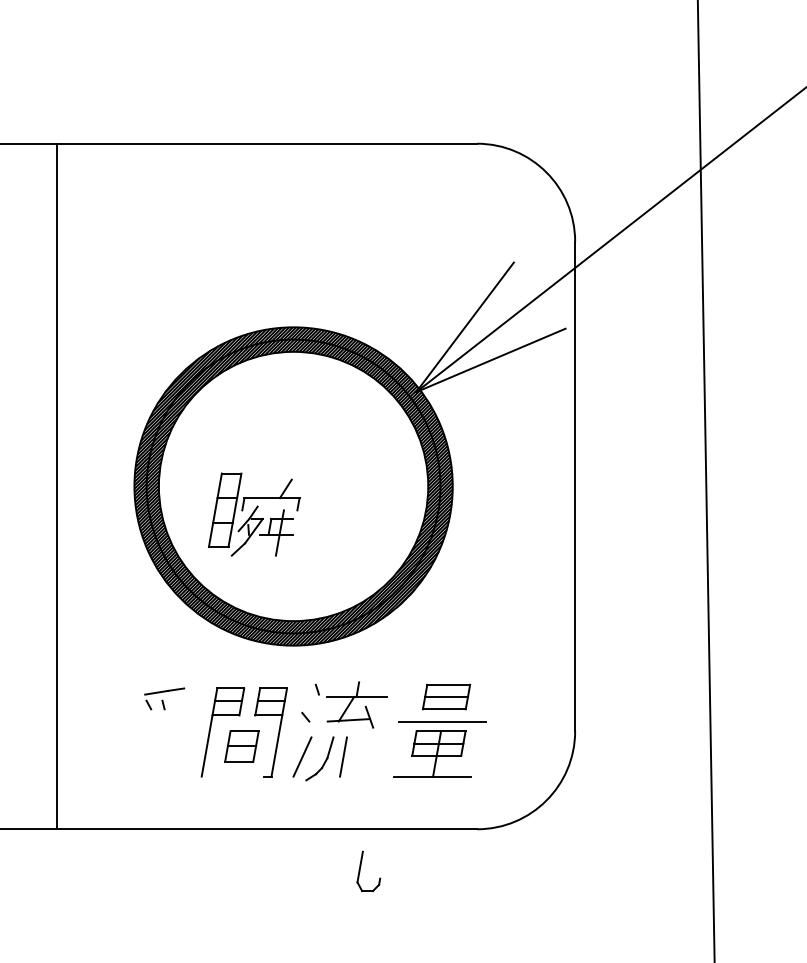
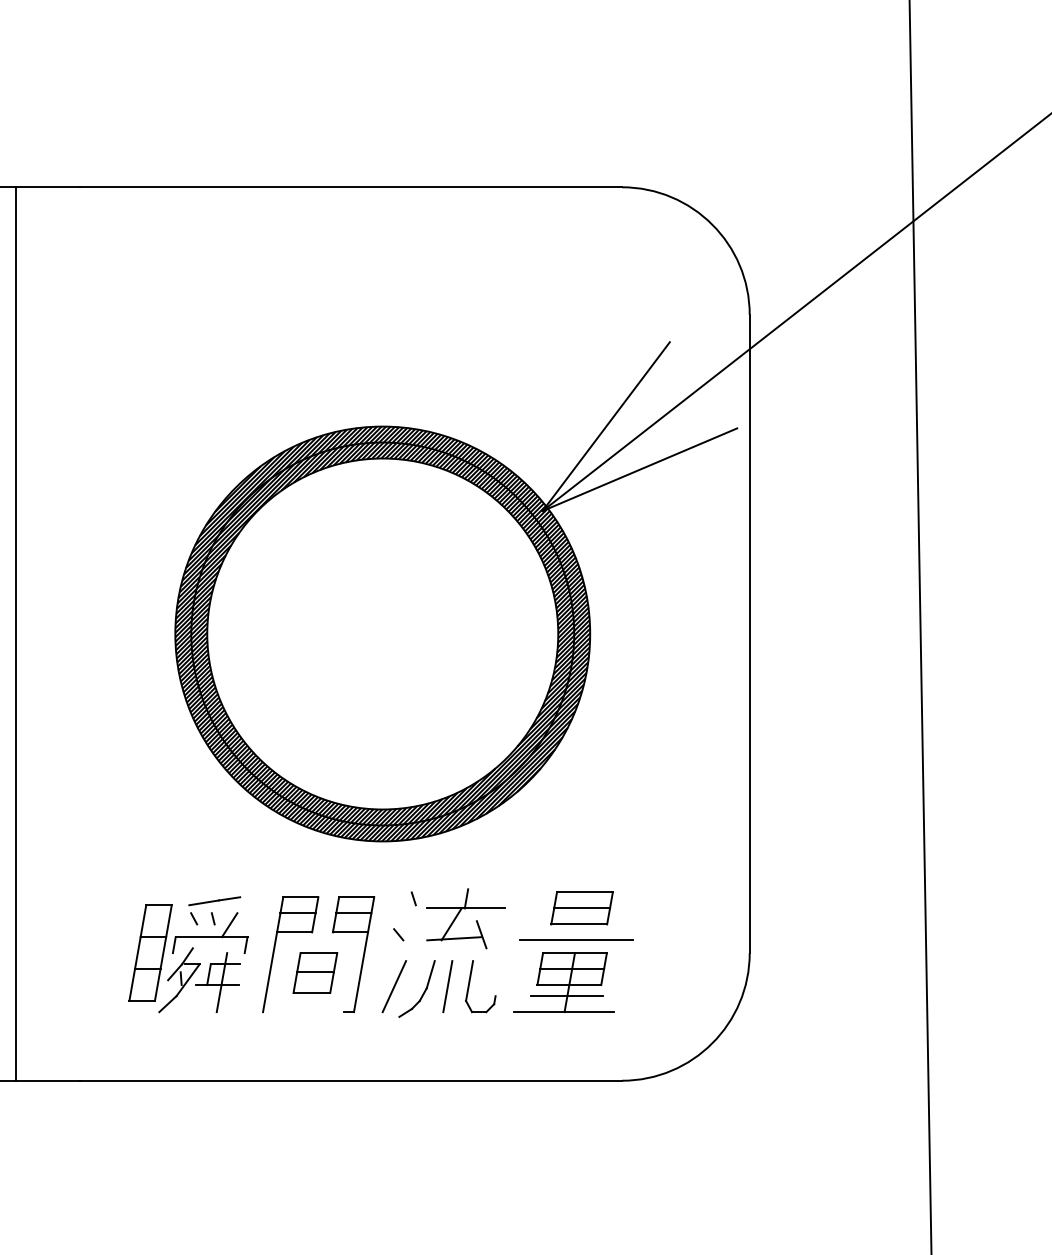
line: (57, 486) -> (15, 633), moved
part: (254, 514) -> (188, 958), moved
line: (434, 764) -> (566, 996), added
part: (360, 868) -> (470, 982), moved

